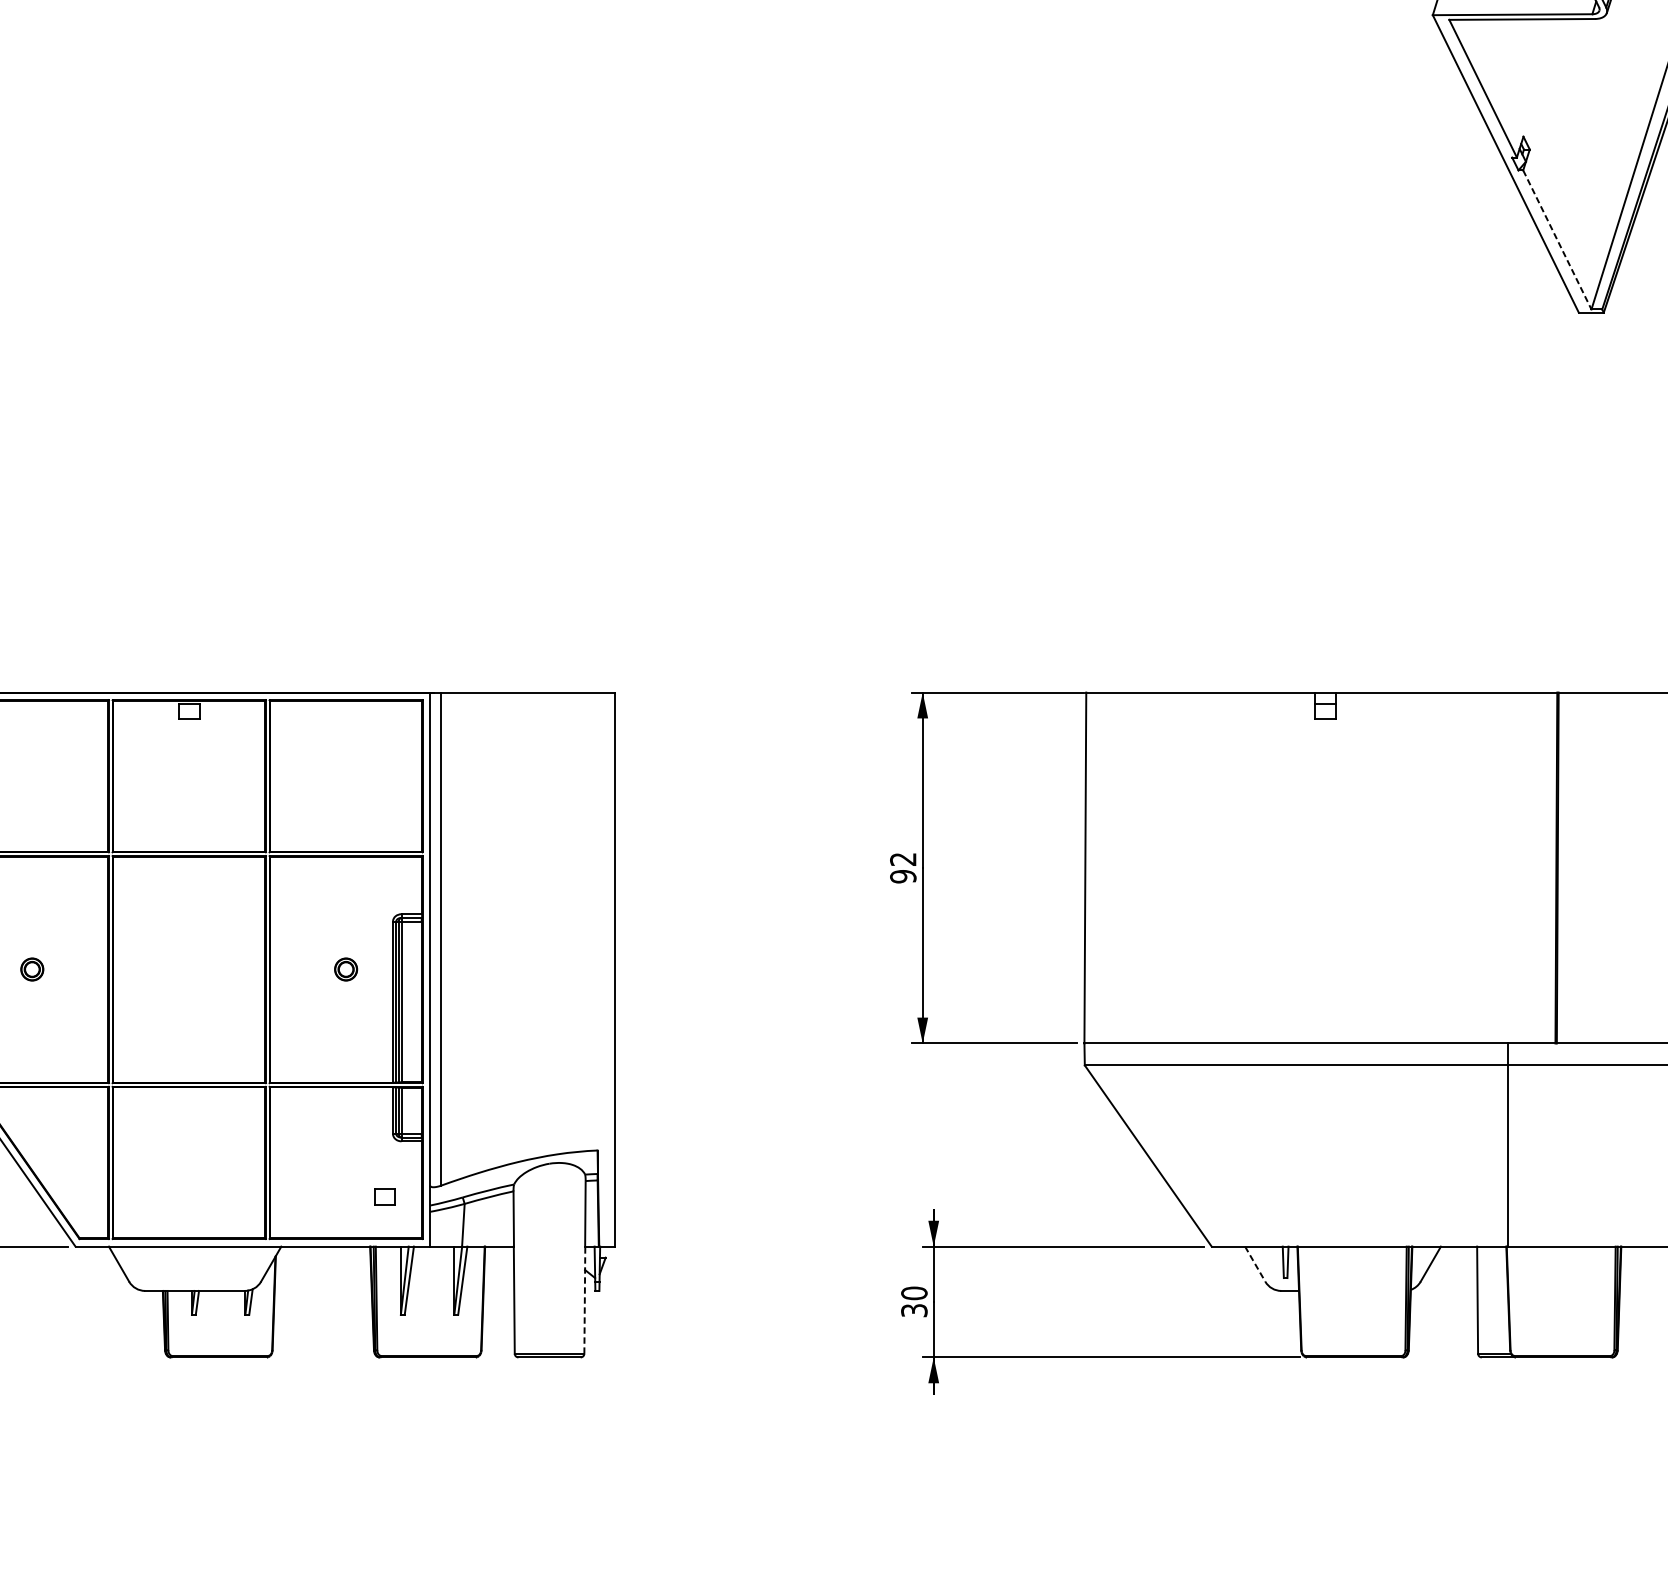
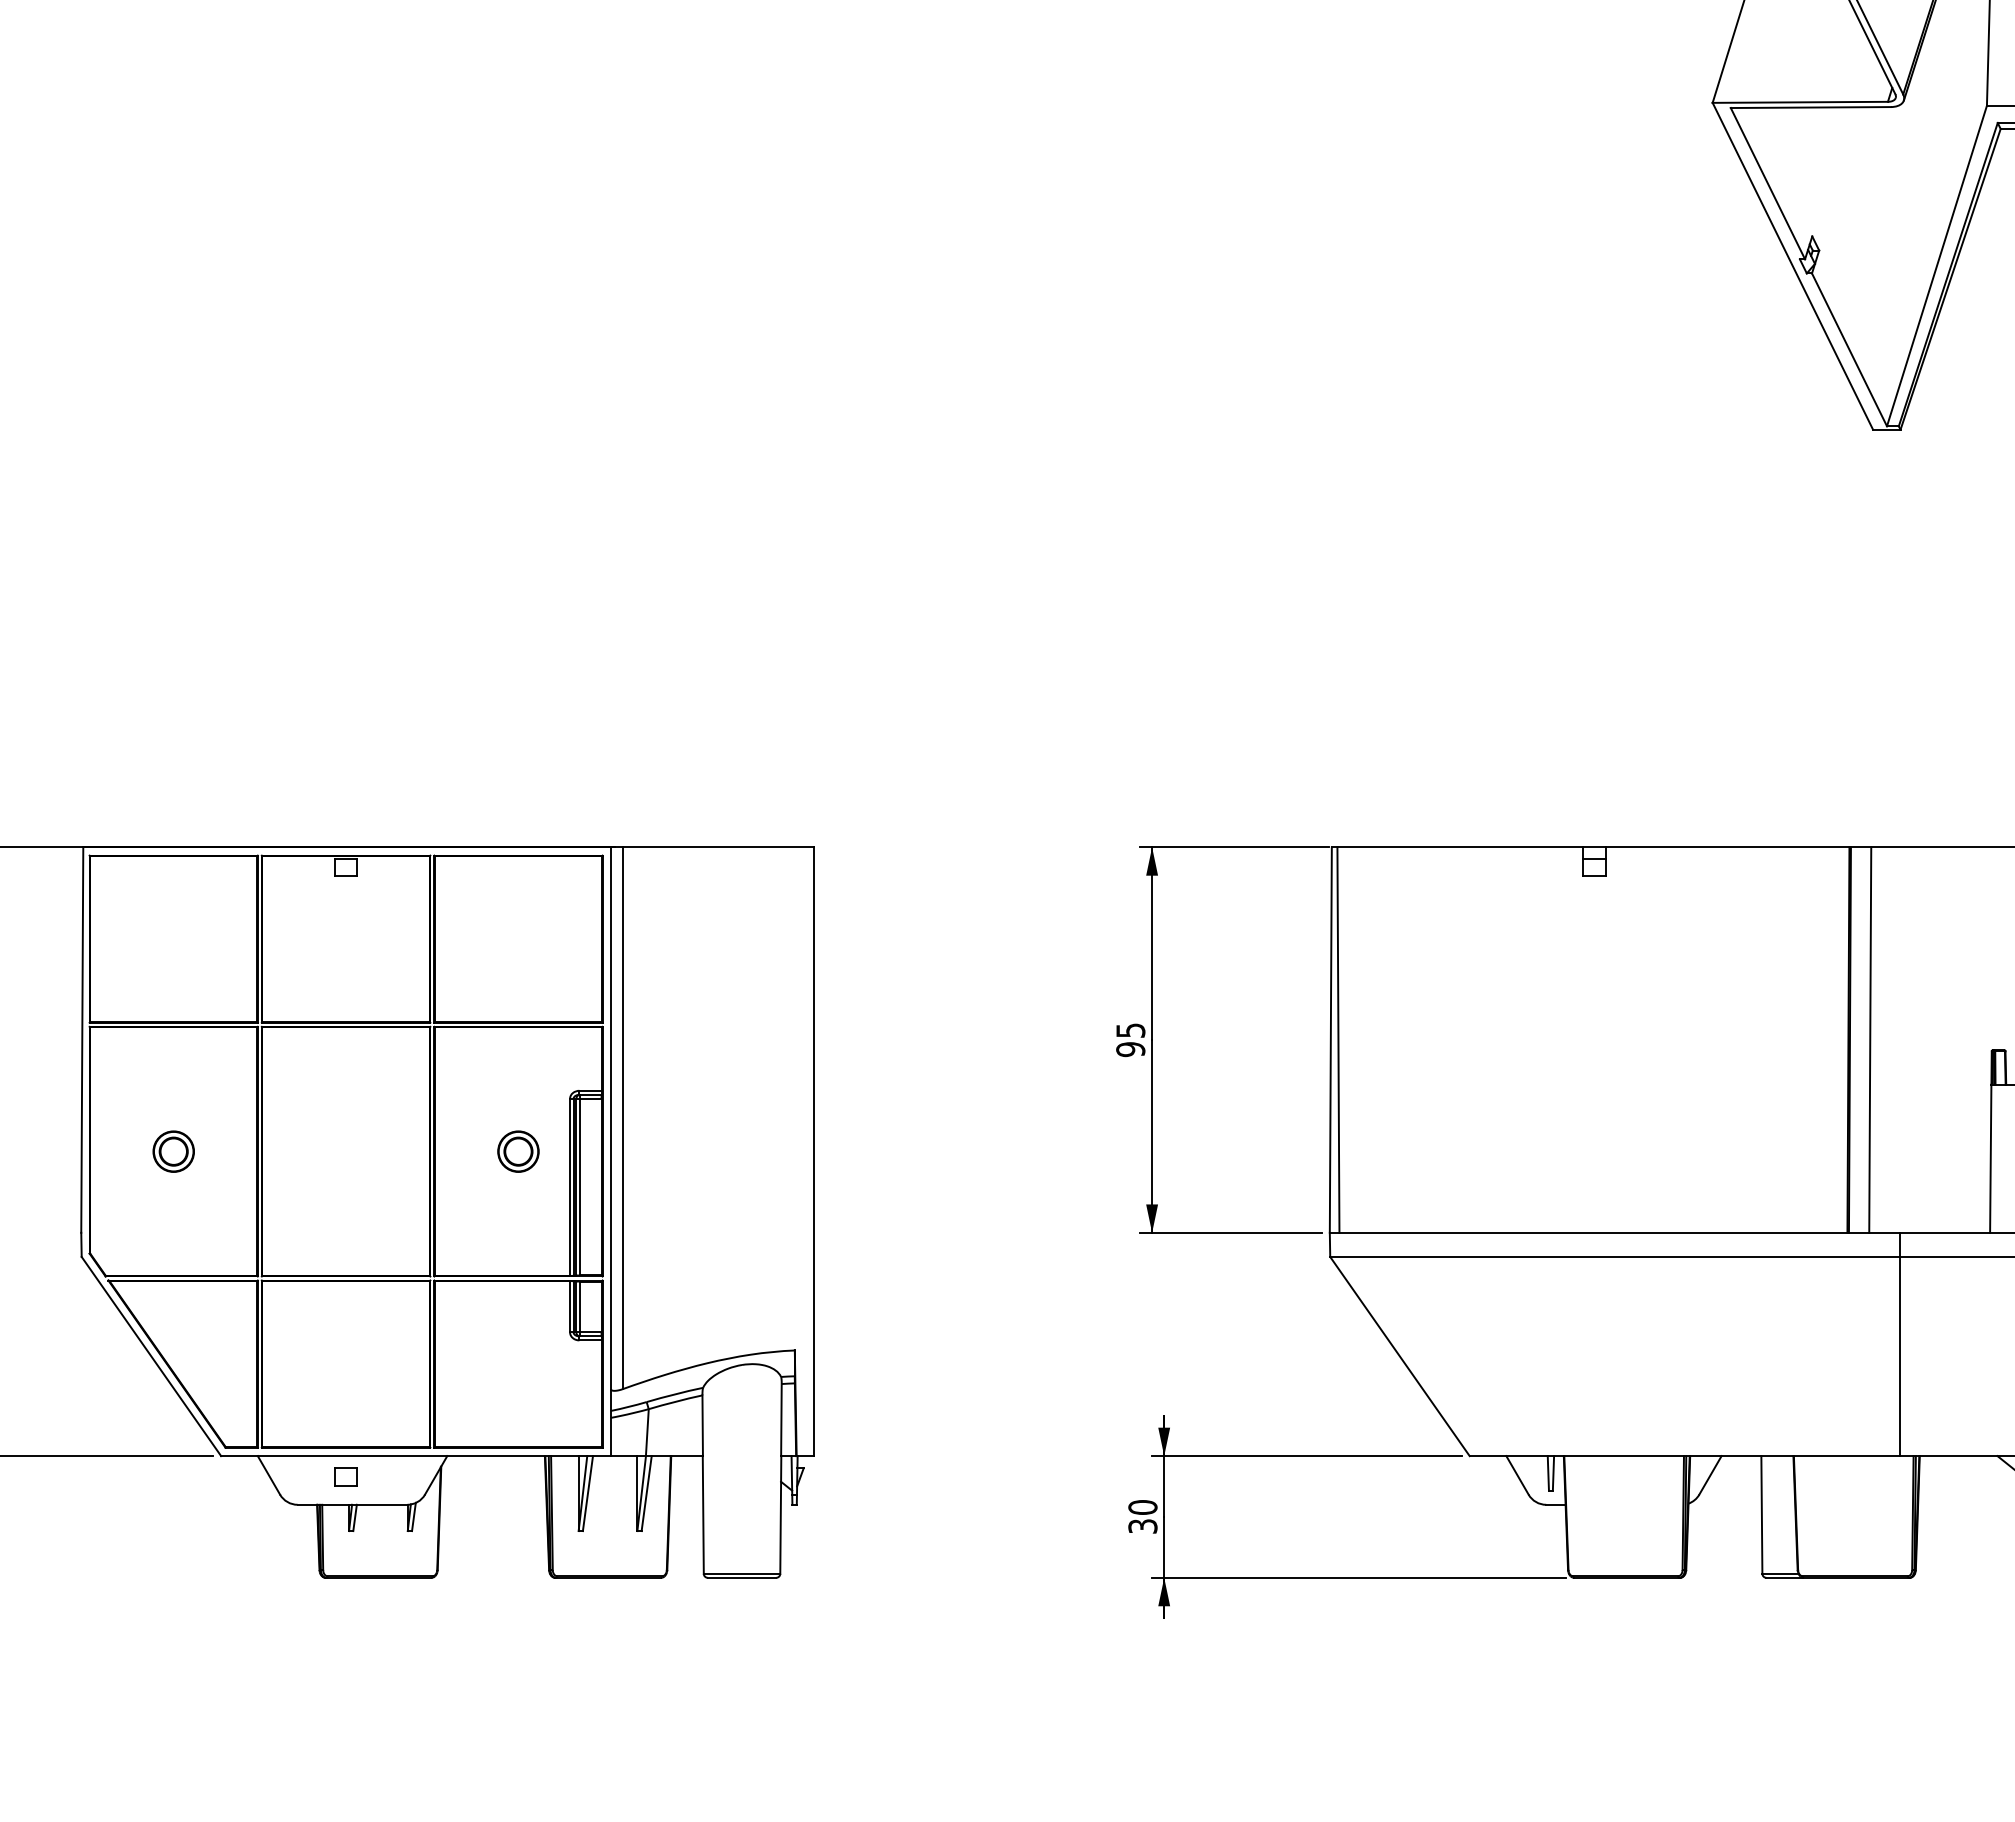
line: (1557, 240) -> (1849, 350), dashed -> solid
text: (903, 859) -> (1130, 1030), 92 -> 95
line: (1092, 867) -> (1338, 1039), added
line: (1576, 867) -> (1870, 1039), added
part: (32, 969) -> (173, 1151), size x1.67
part: (346, 969) -> (518, 1151), size x1.67
line: (1508, 1145) -> (1900, 1344), moved
part: (384, 1196) -> (345, 1476), moved
line: (1255, 1264) -> (1517, 1475), dashed -> solid
line: (584, 1299) -> (780, 1514), dashed -> solid

